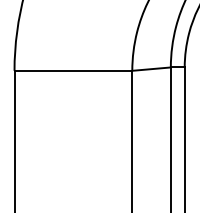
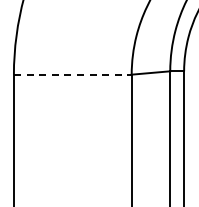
line: (73, 70) -> (72, 74), solid -> dashed

